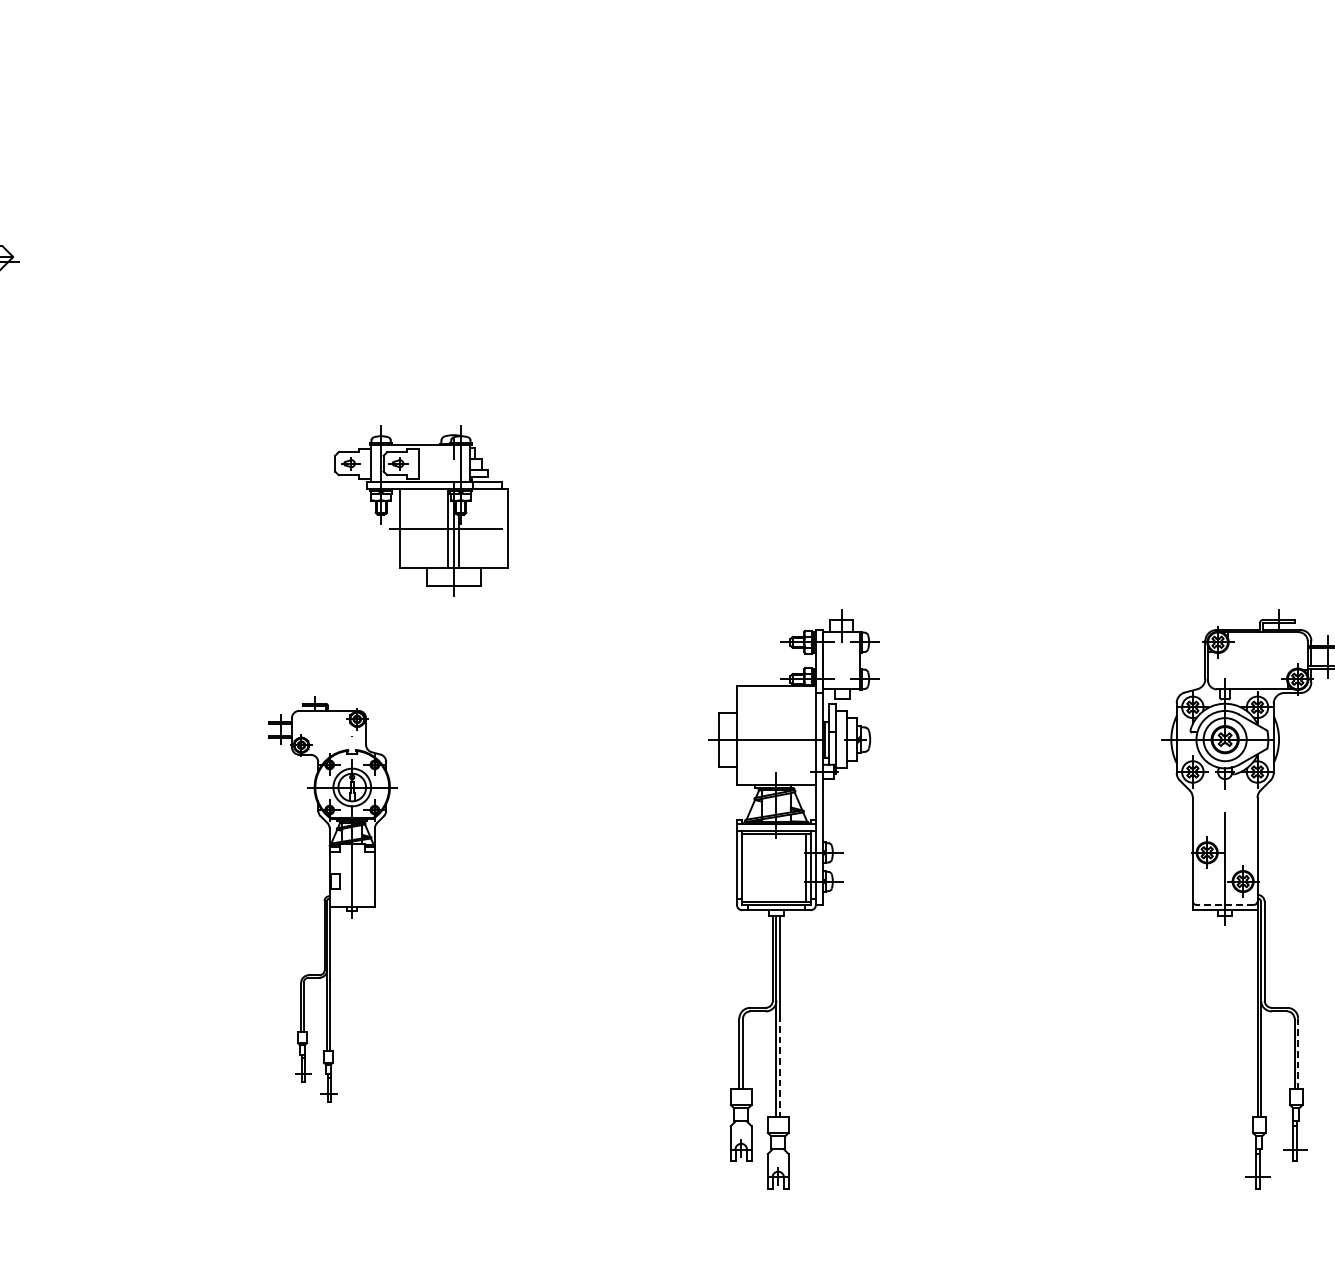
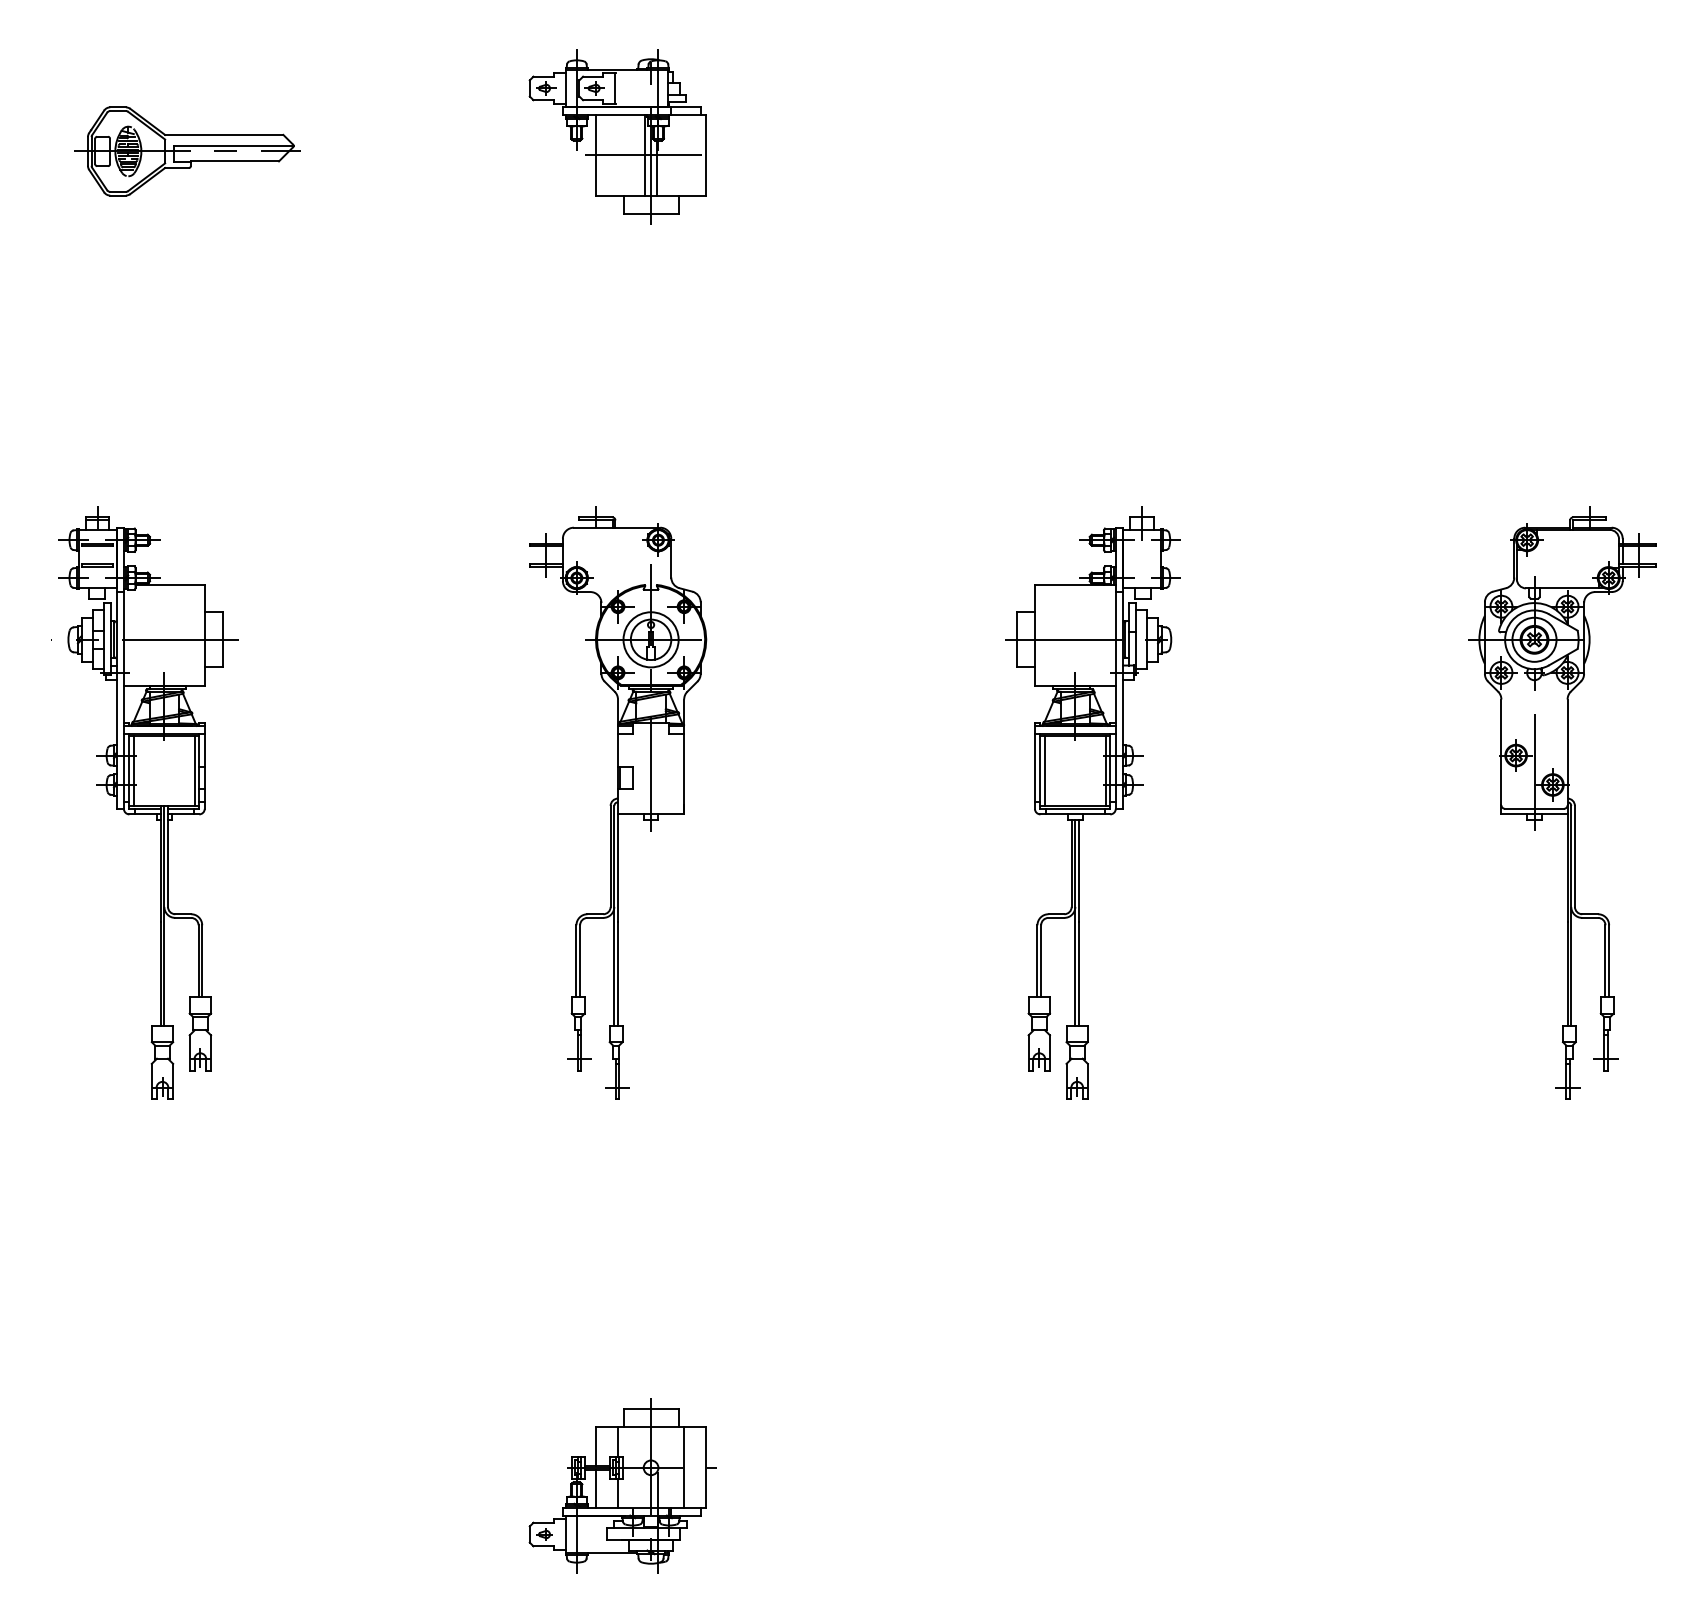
part: (420, 510) -> (617, 136), moved
line: (746, 867) -> (1044, 770), added
part: (329, 898) -> (618, 802), size x1.43
line: (1225, 904) -> (1534, 808), dashed -> solid
line: (1298, 1054) -> (1609, 961), dashed -> solid
line: (780, 1066) -> (1079, 974), dashed -> solid

